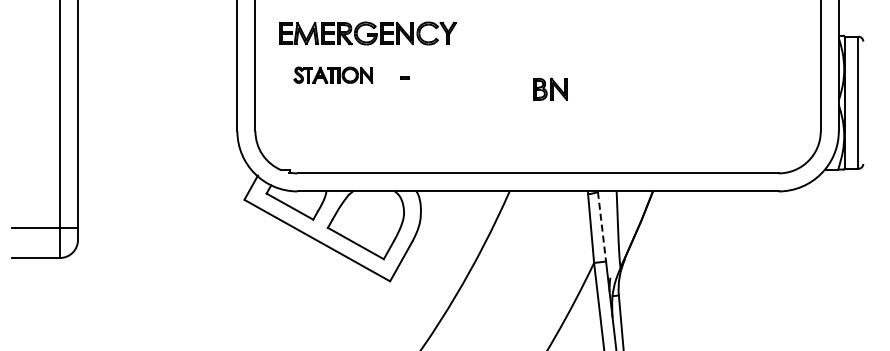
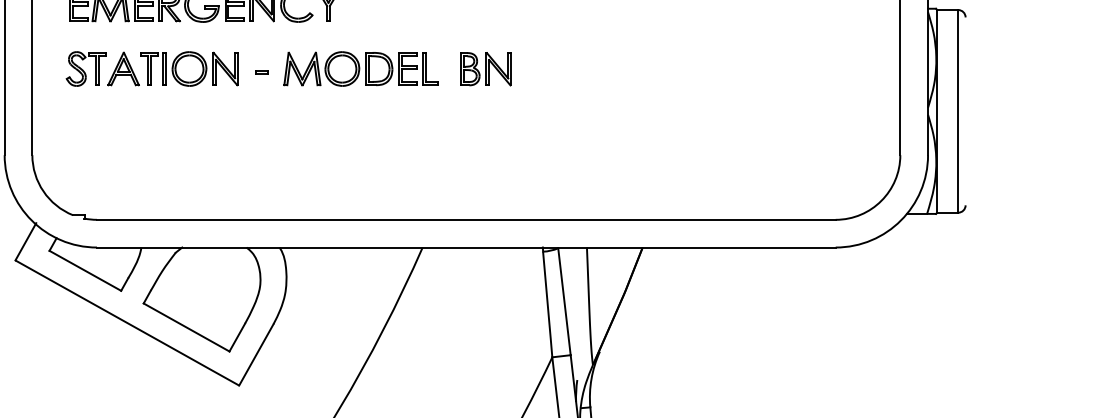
part: (332, 75) -> (150, 69), size x1.43
part: (469, 75) -> (361, 69), added
part: (550, 88) -> (485, 67), moved
line: (602, 227) -> (565, 302), dashed -> solid

